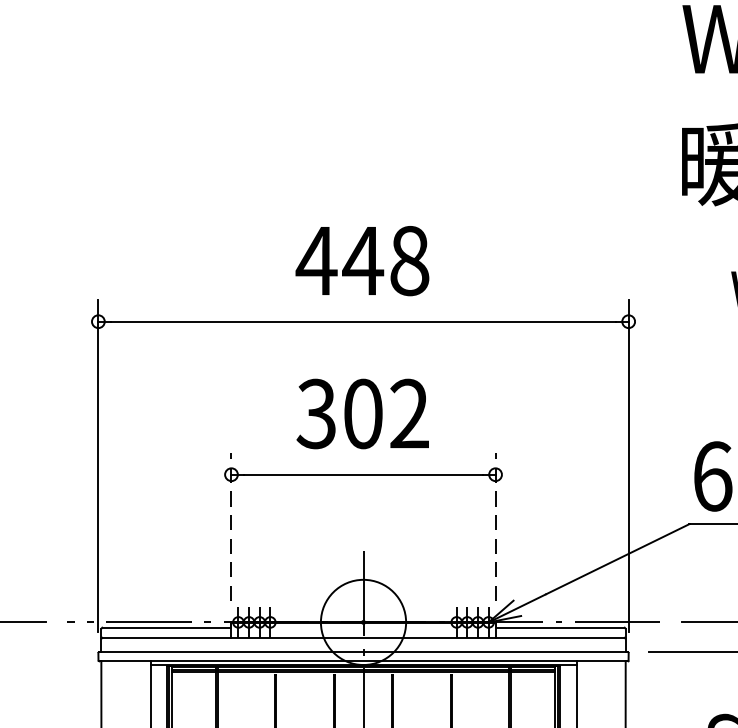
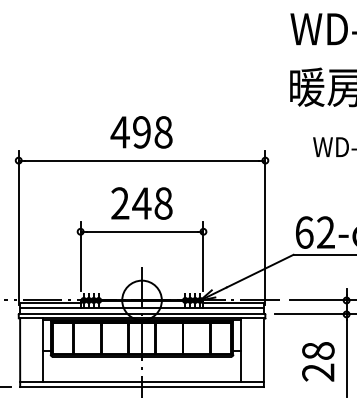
text: (362, 261) -> (141, 132), 448 -> 498
text: (362, 413) -> (141, 203), 302 -> 248
line: (231, 525) -> (80, 255), dashed -> solid
line: (495, 525) -> (203, 255), dashed -> solid

